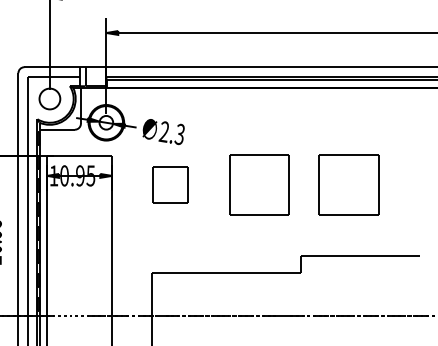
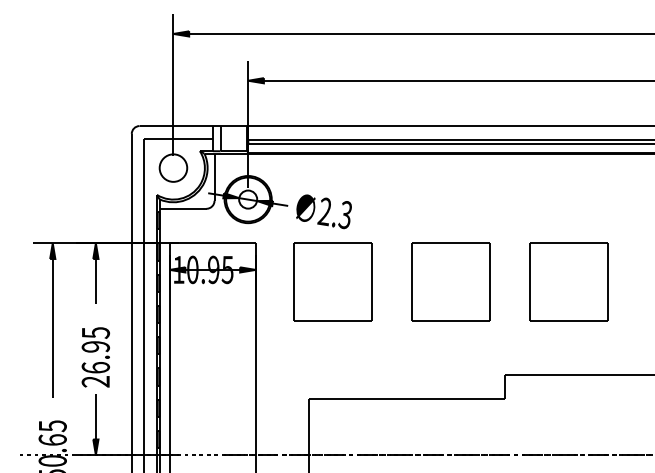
part: (170, 184) -> (332, 281), size x1.67

